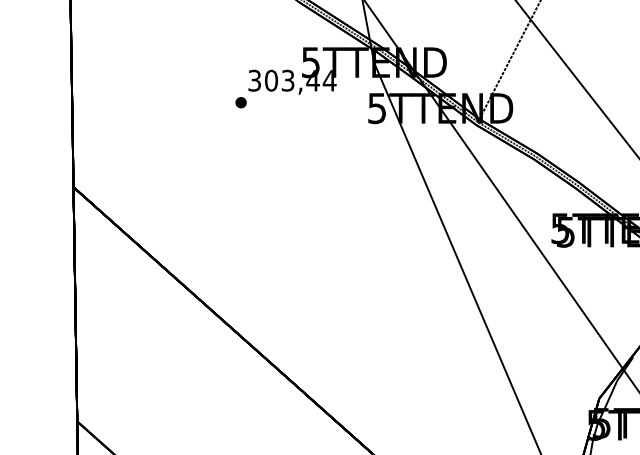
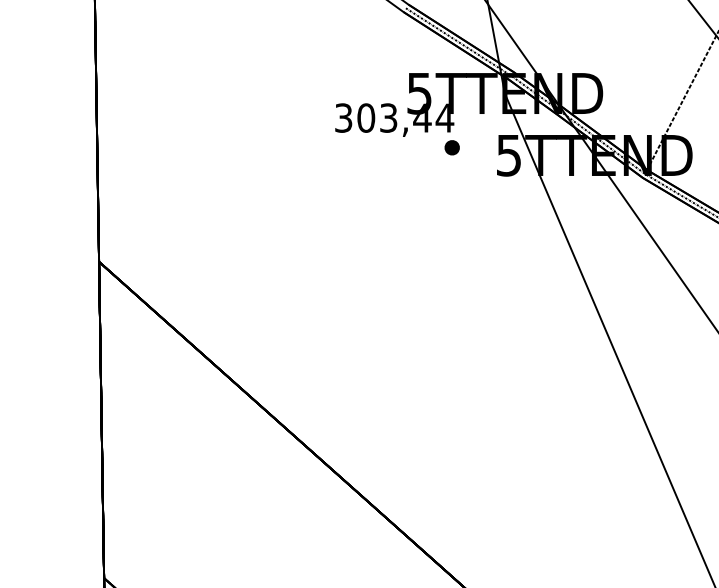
part: (240, 102) -> (451, 147), moved

